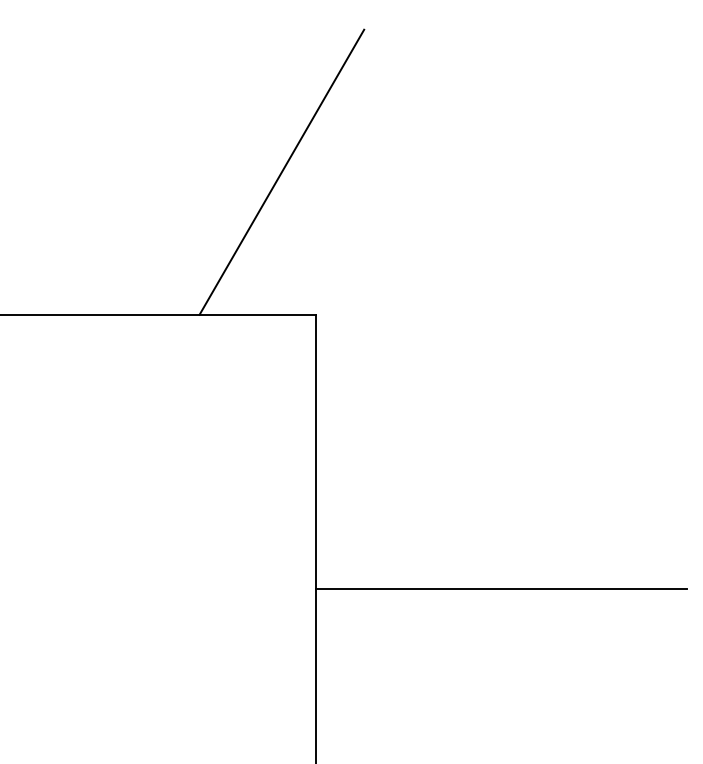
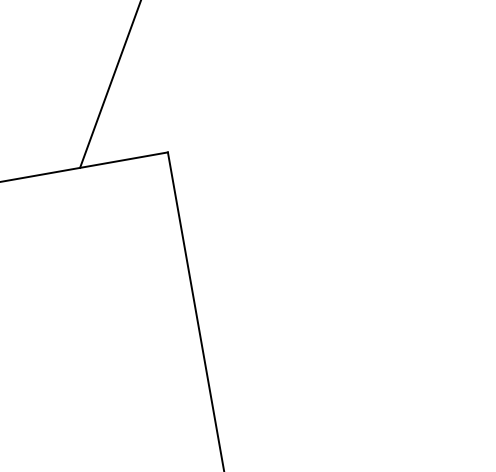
line: (501, 589) -> (345, 335), removed

